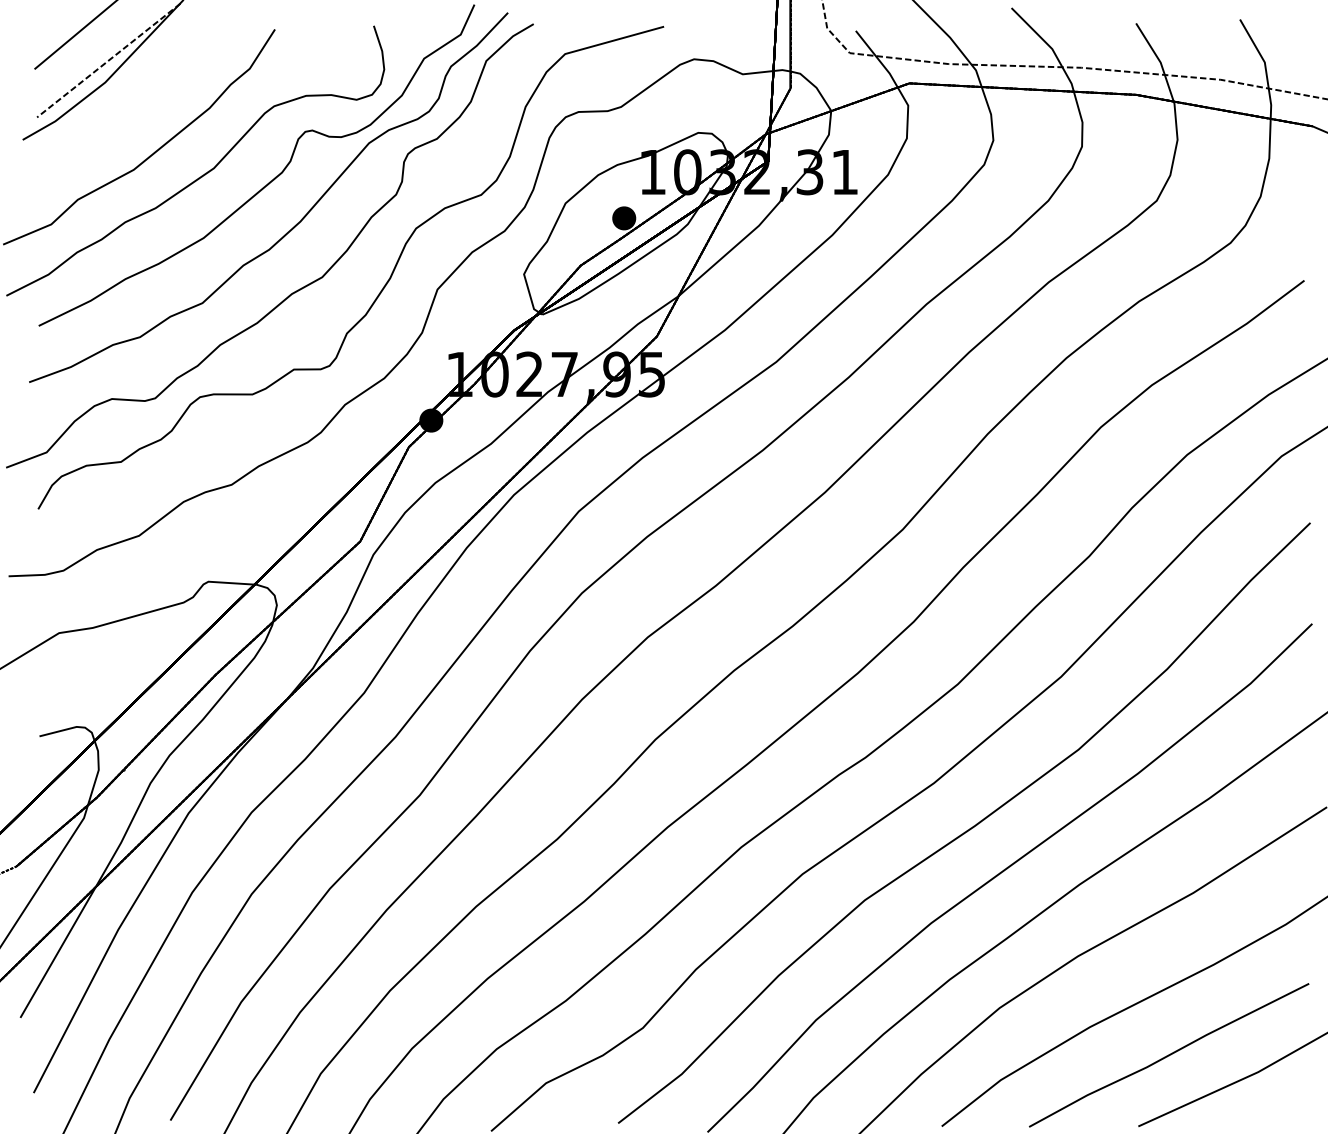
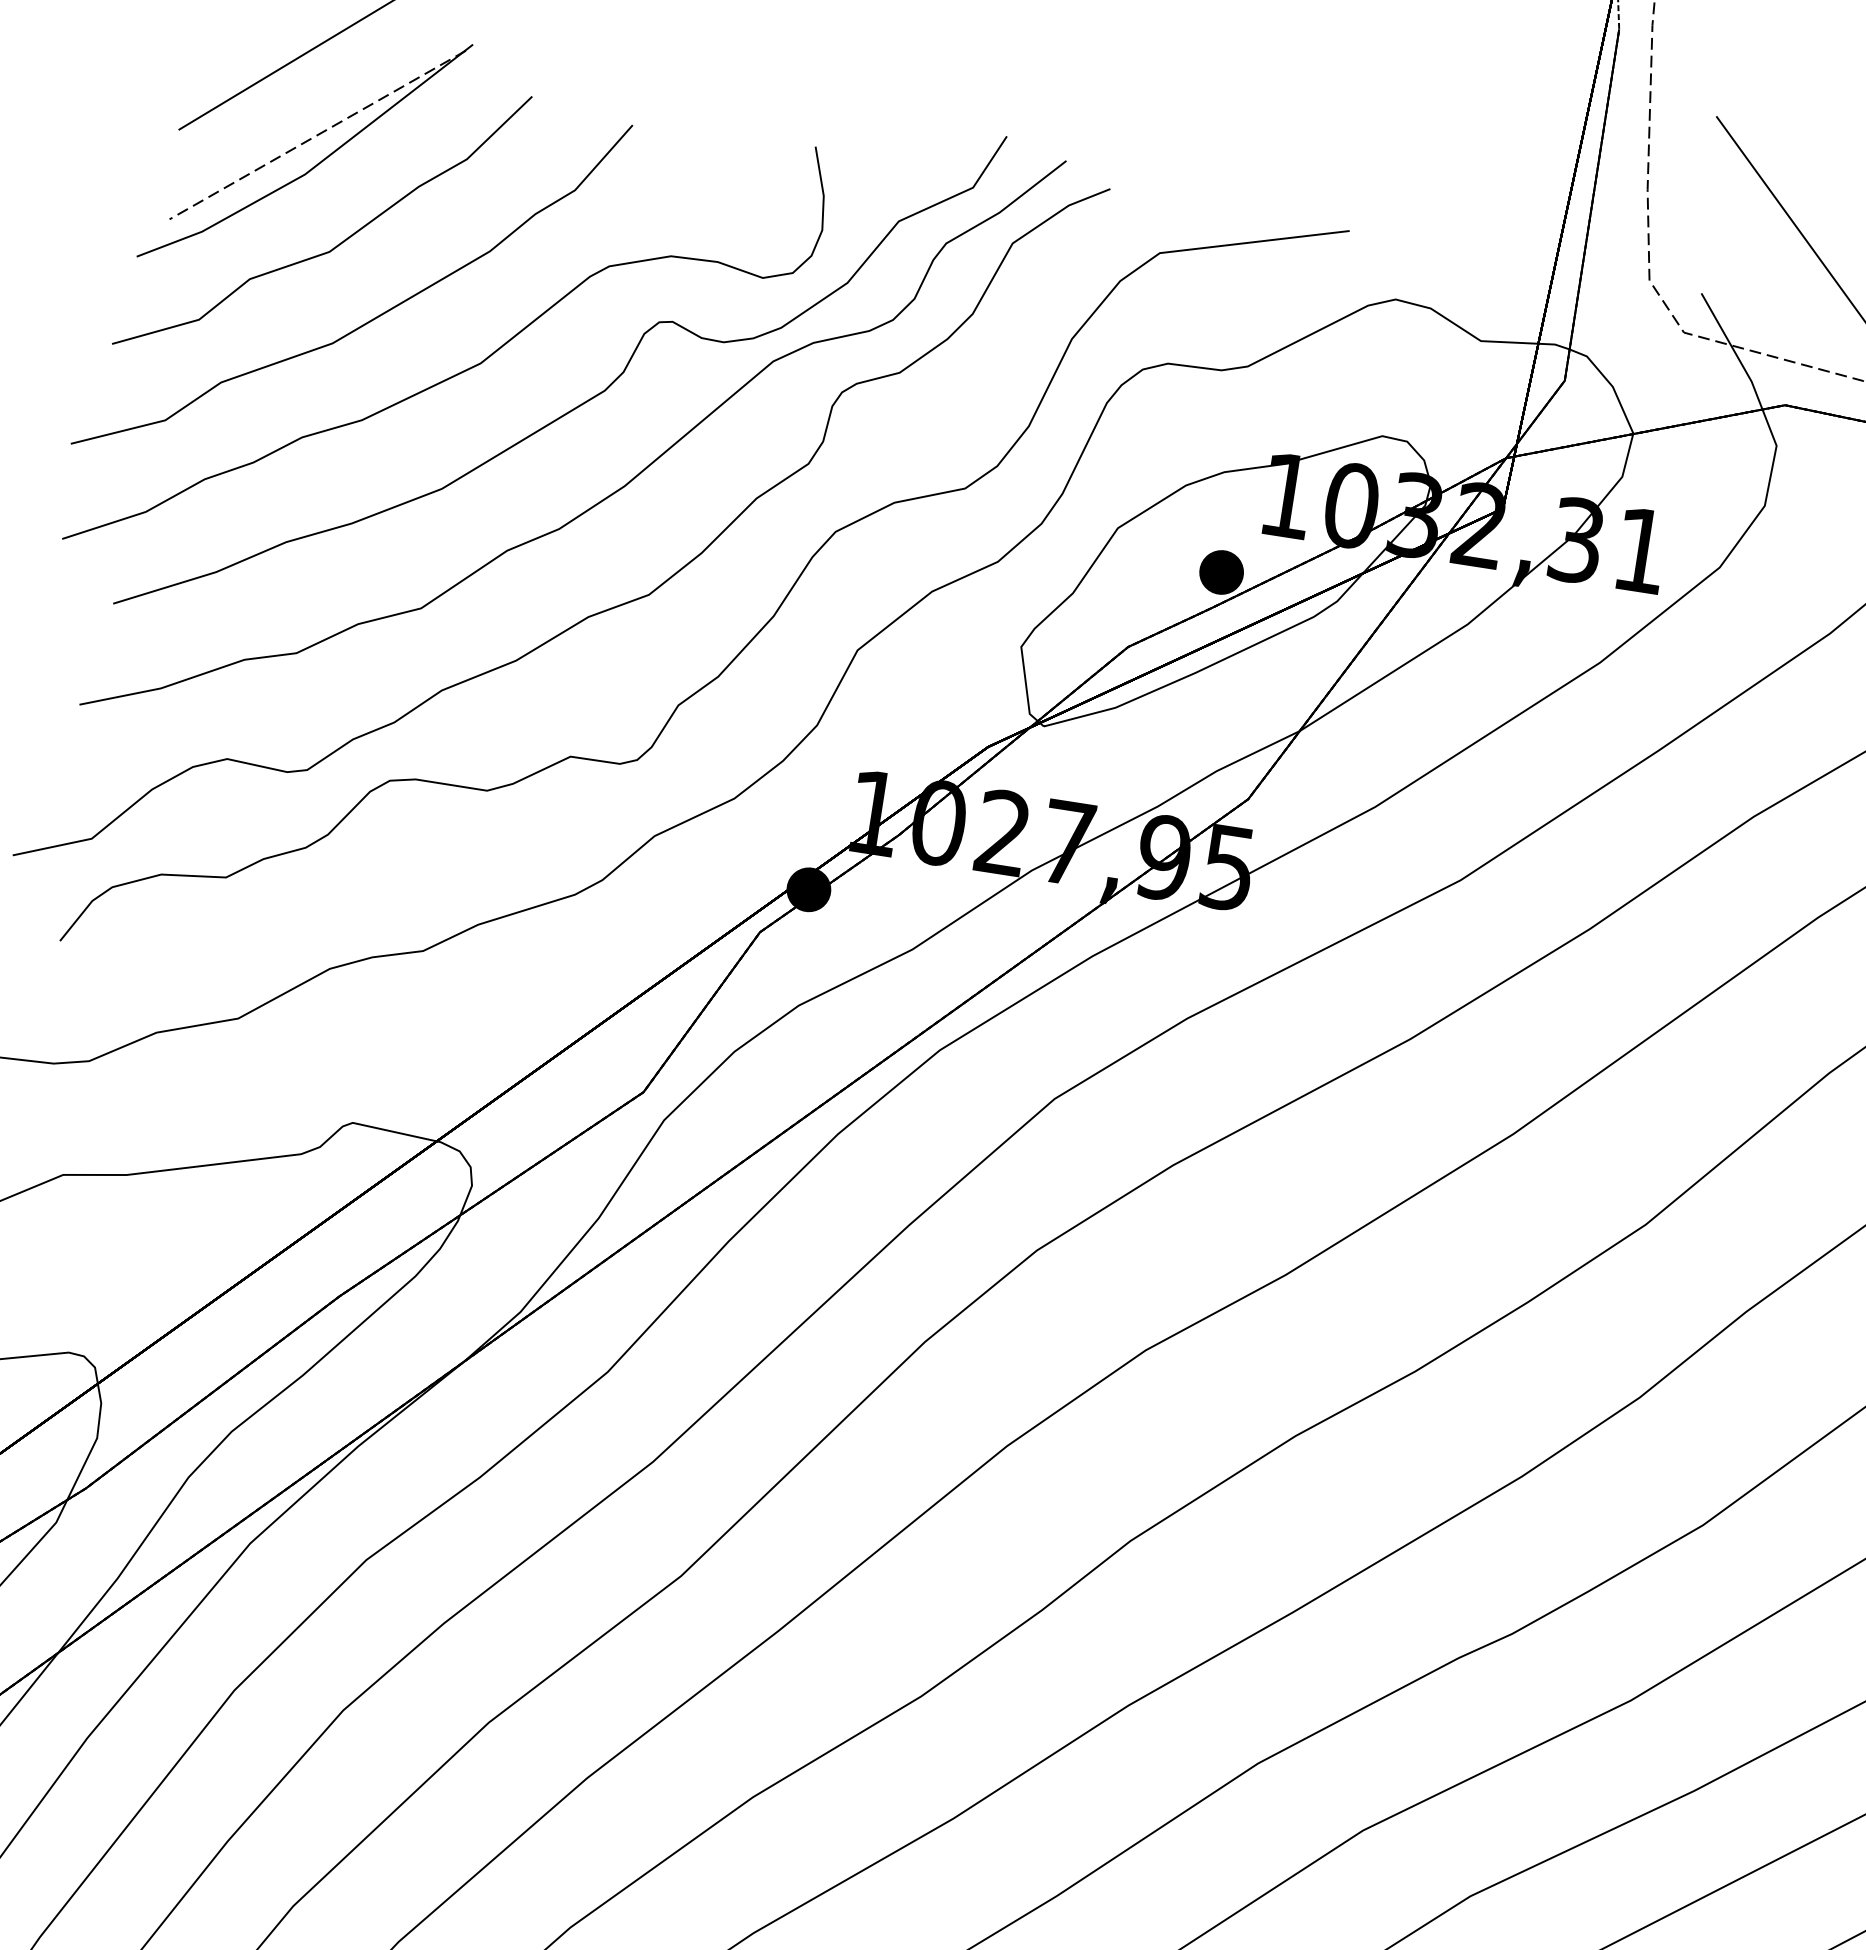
curve: (128, 116) -> (338, 243), added

